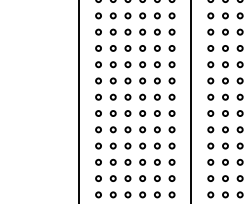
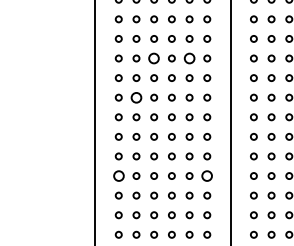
circle: (128, 48) -> (154, 58), size x1.6
circle: (157, 48) -> (189, 58), size x1.6
circle: (113, 80) -> (136, 97), size x1.6
circle: (98, 145) -> (118, 175), size x1.6
circle: (172, 145) -> (207, 175), size x1.6

